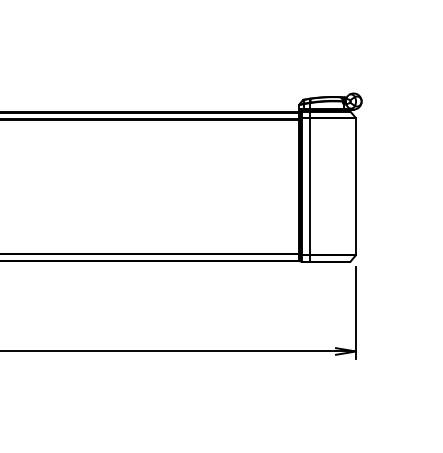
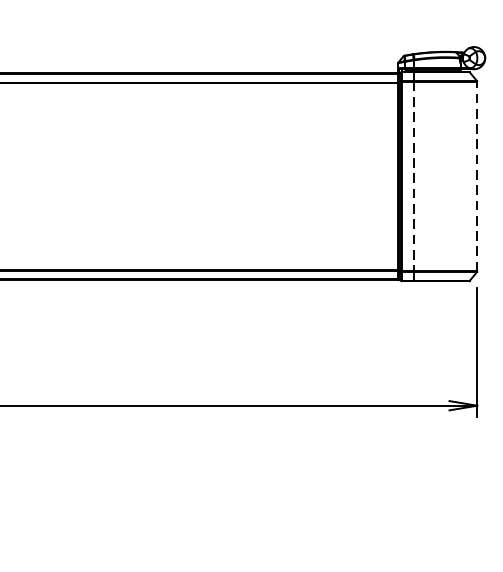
line: (355, 186) -> (476, 176), solid -> dashed
line: (310, 187) -> (414, 177), solid -> dashed

